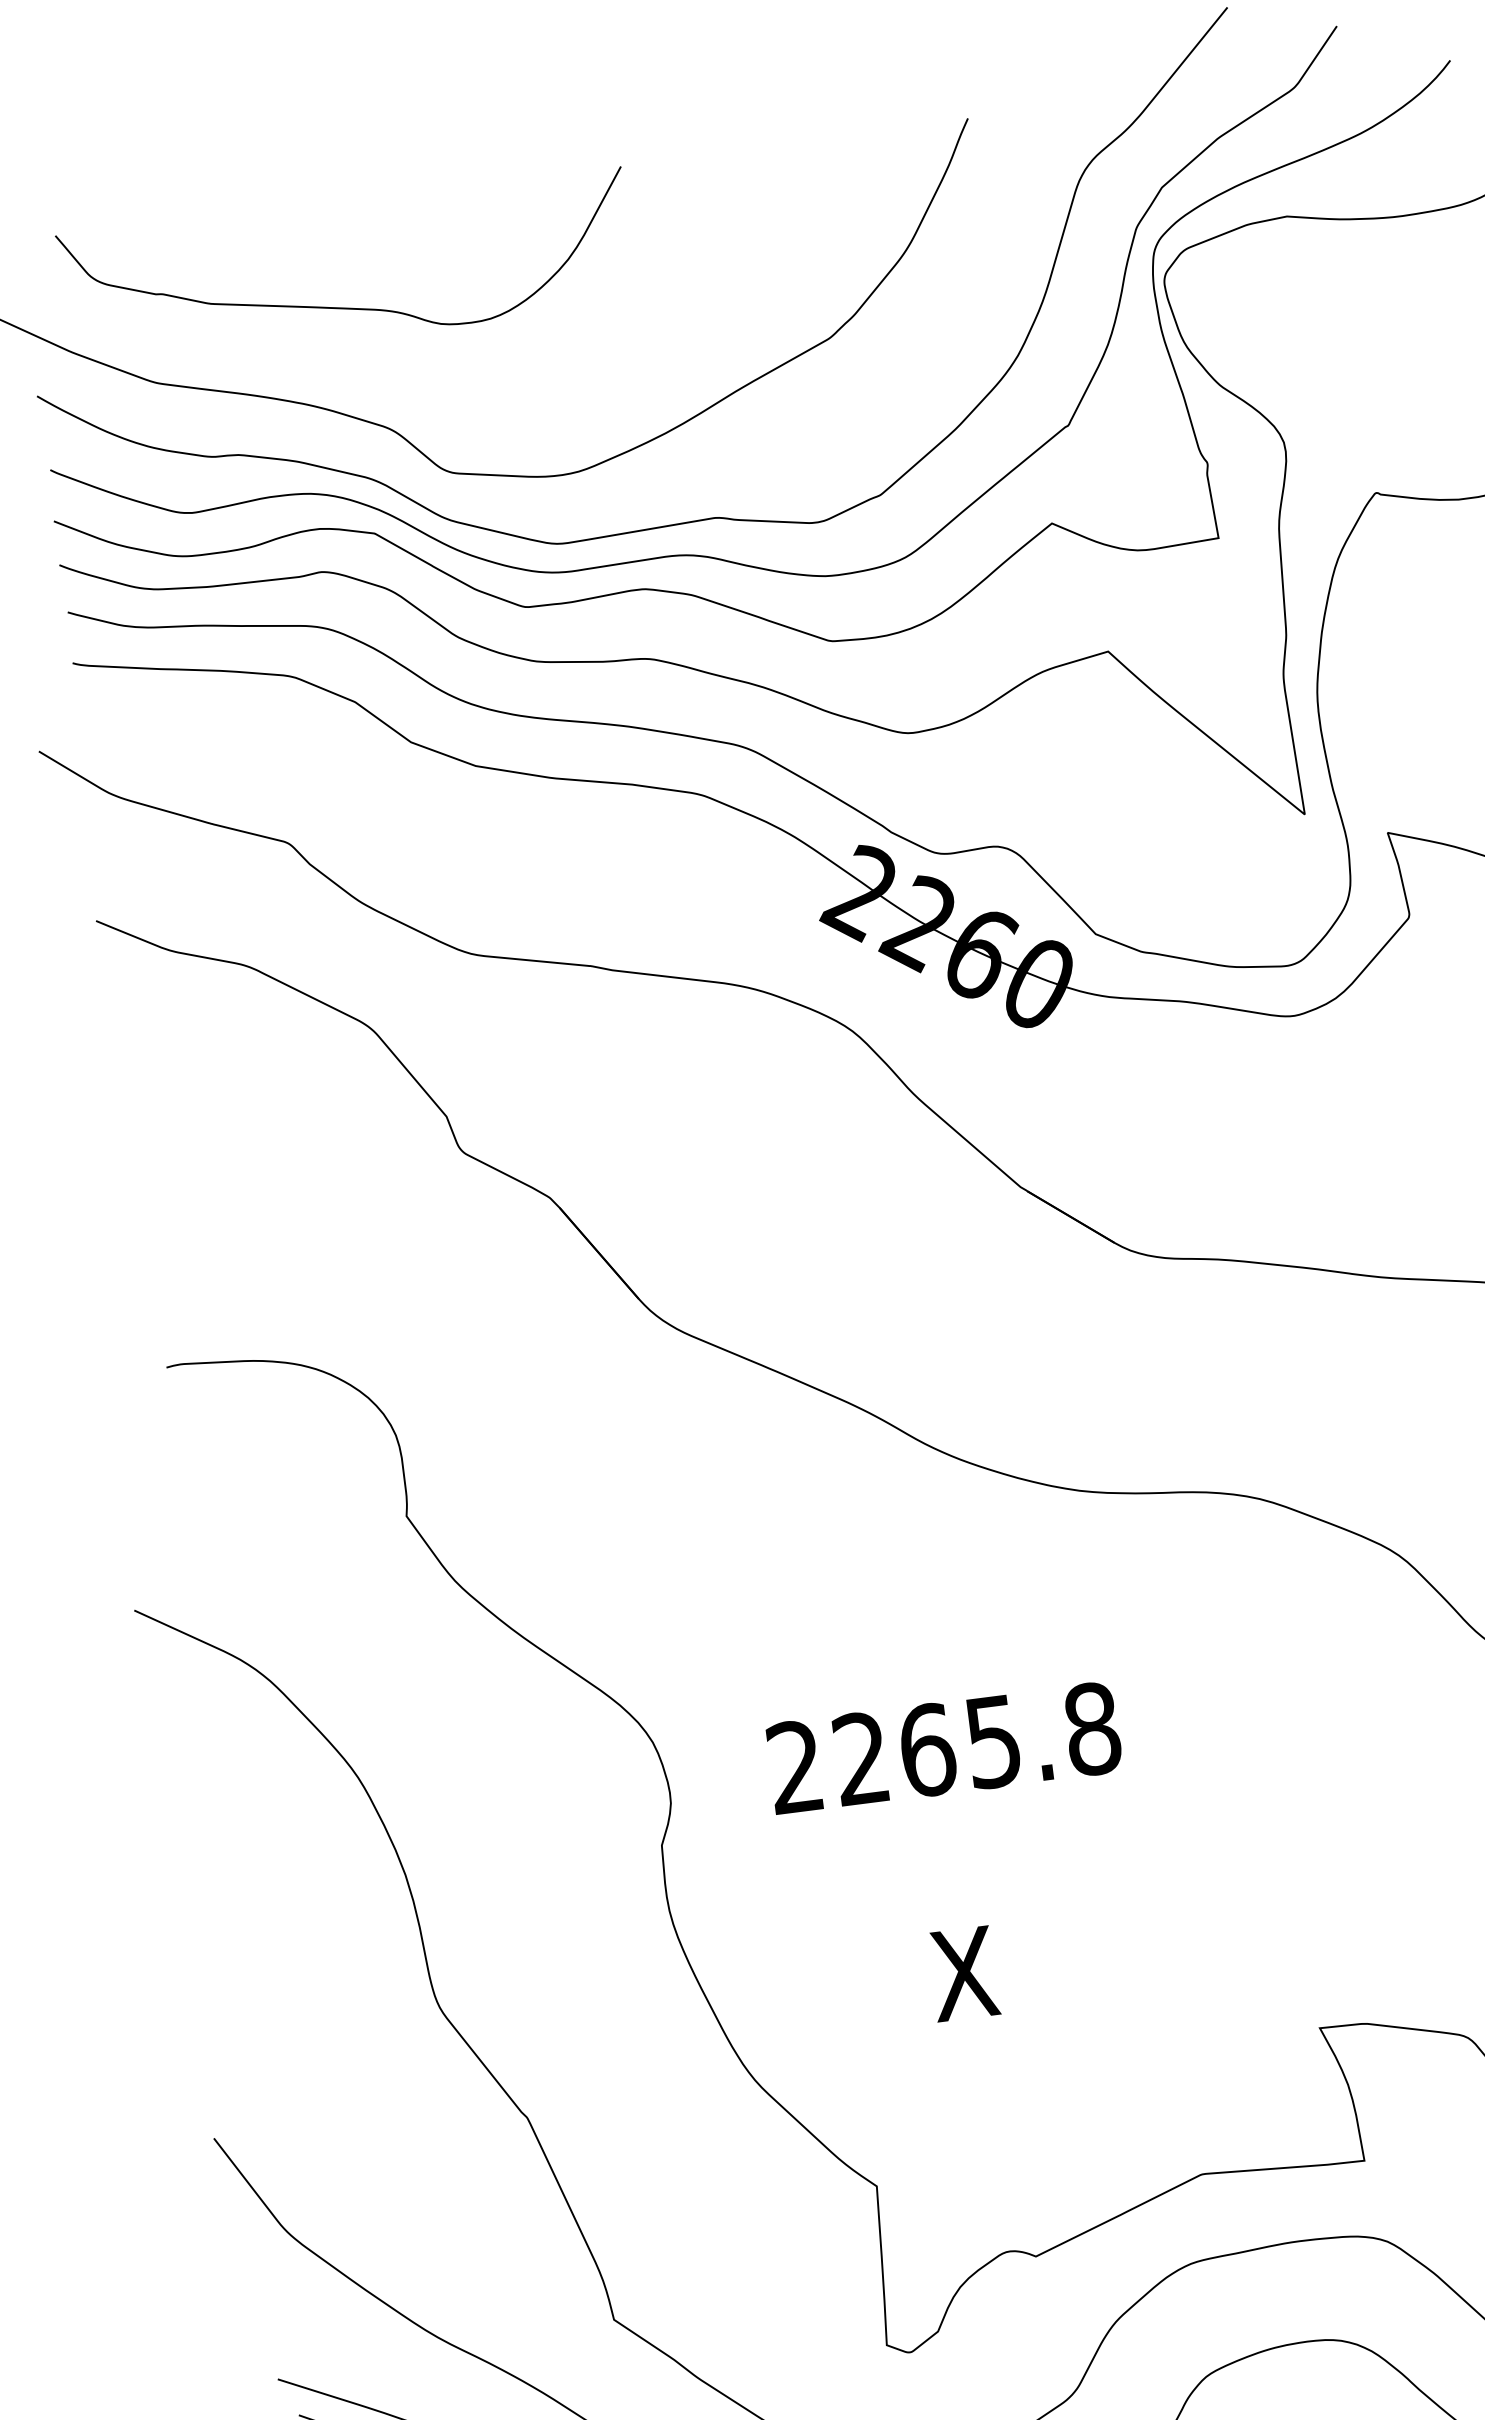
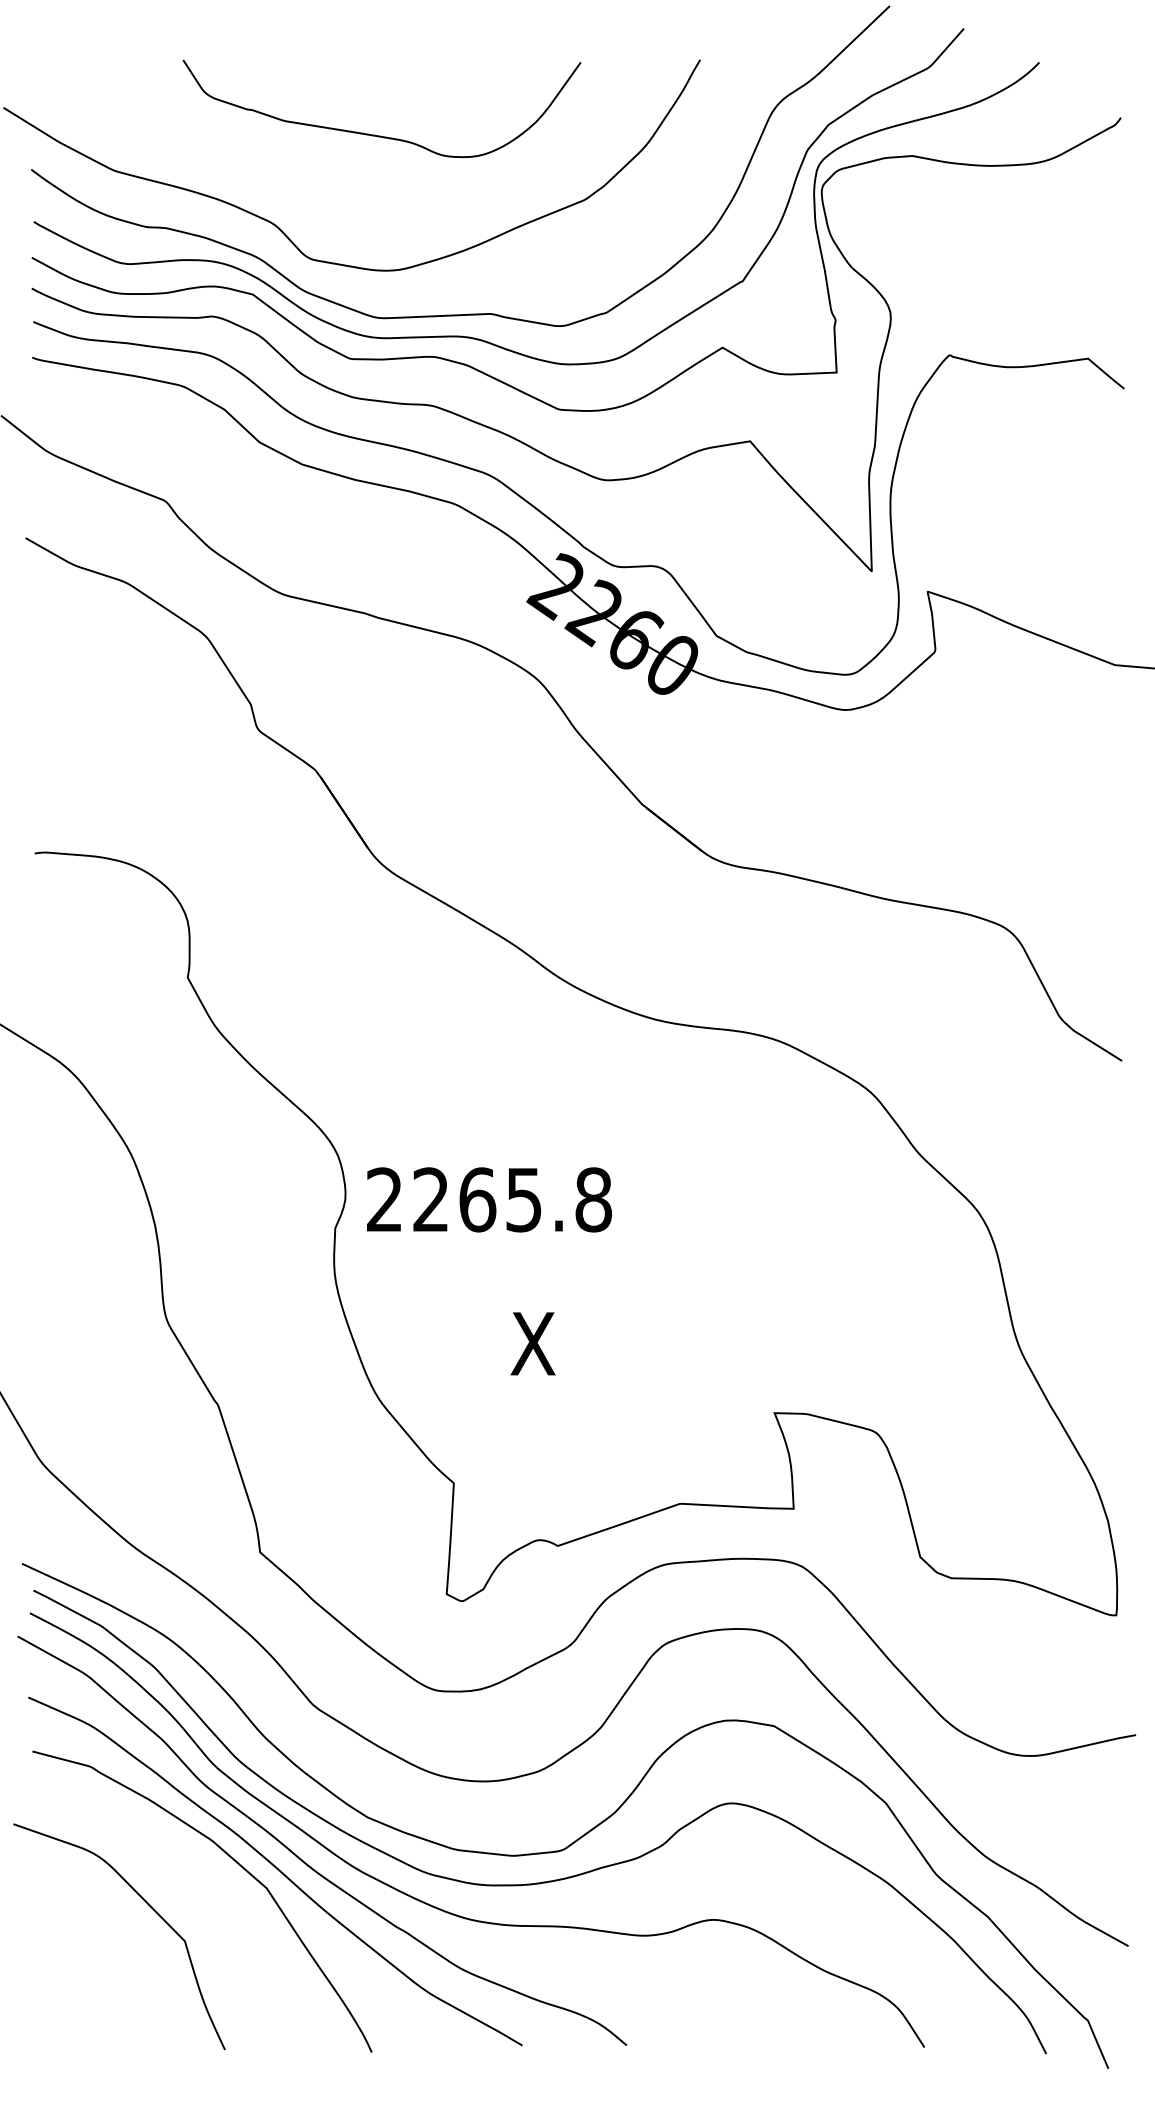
curve: (342, 306) -> (375, 134), moved
text: (944, 1747) -> (489, 1199), moved

